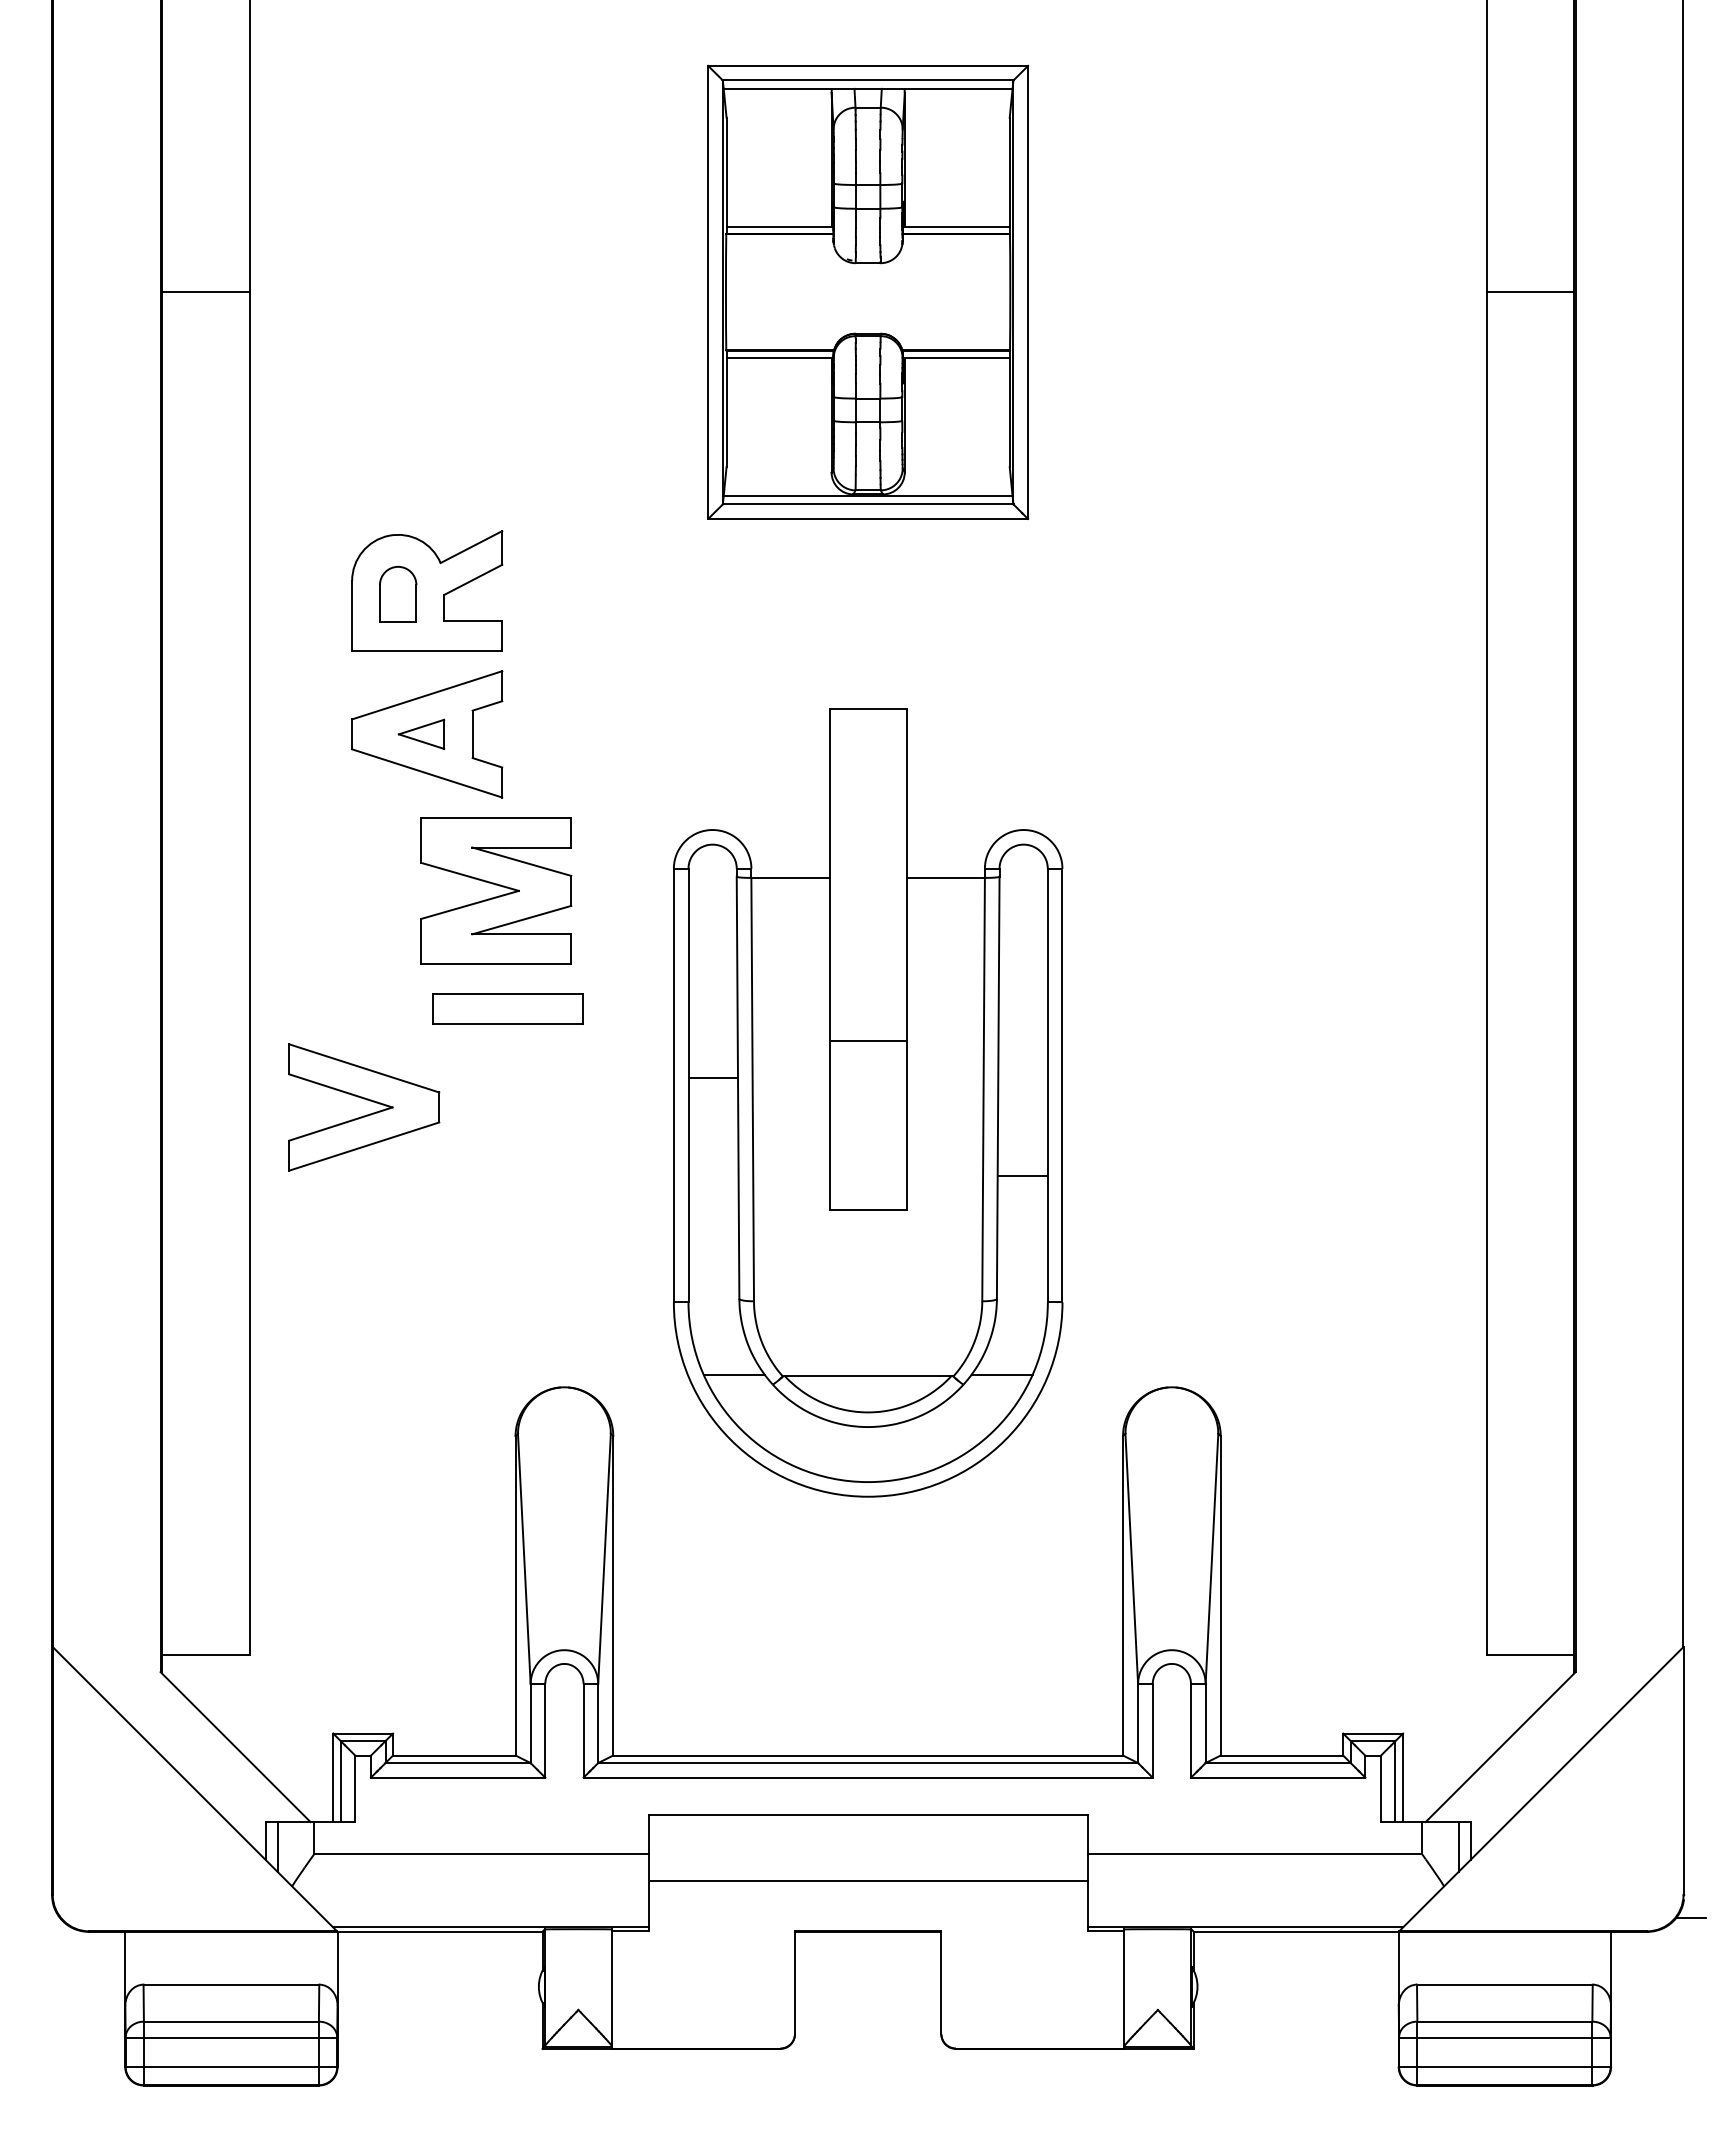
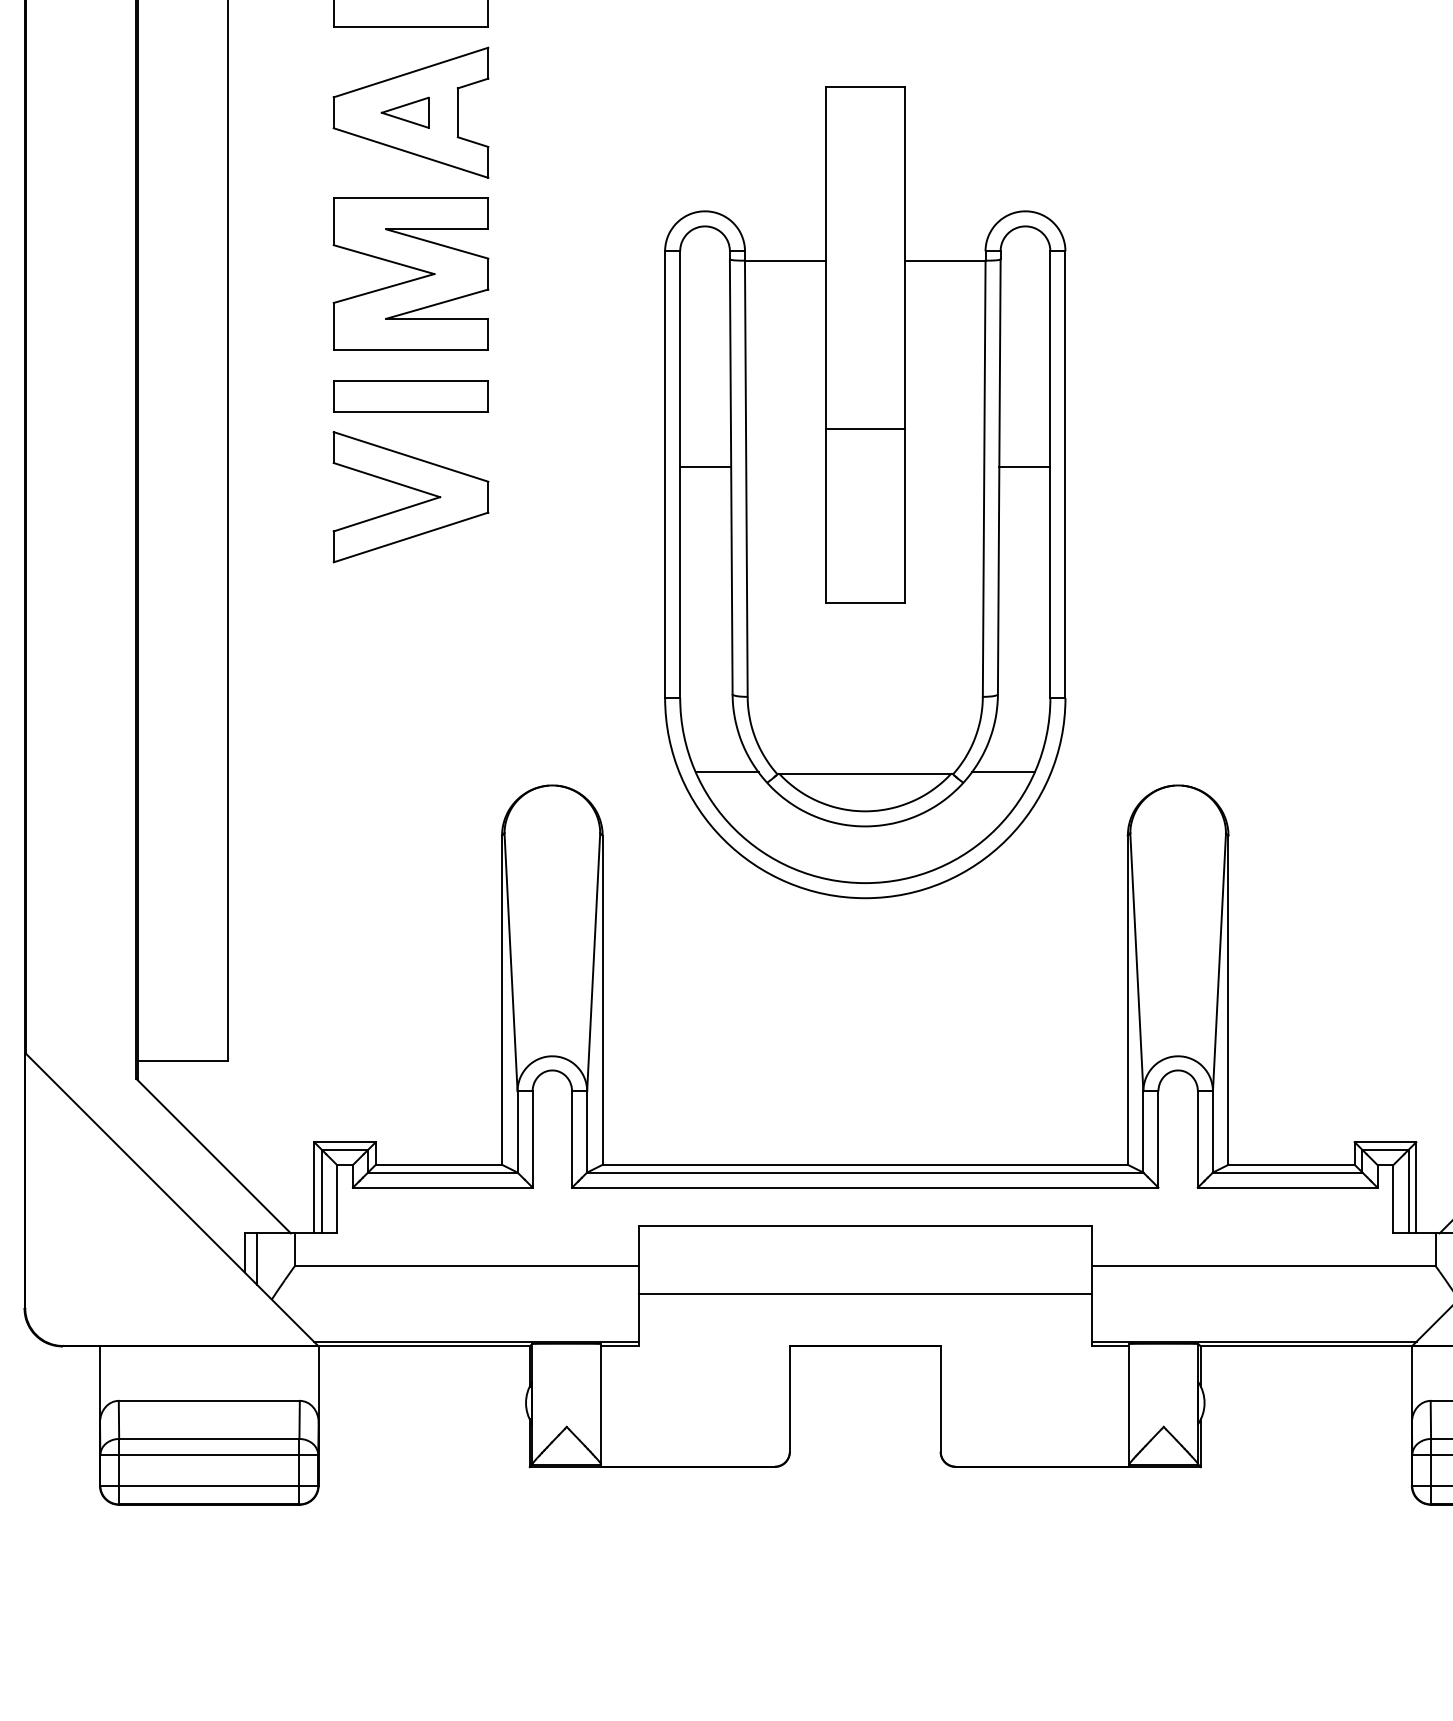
part: (496, 890) -> (411, 273), moved
part: (507, 1008) -> (410, 395), moved
part: (366, 1100) -> (413, 489), moved
line: (1022, 1176) -> (1024, 467), moved

